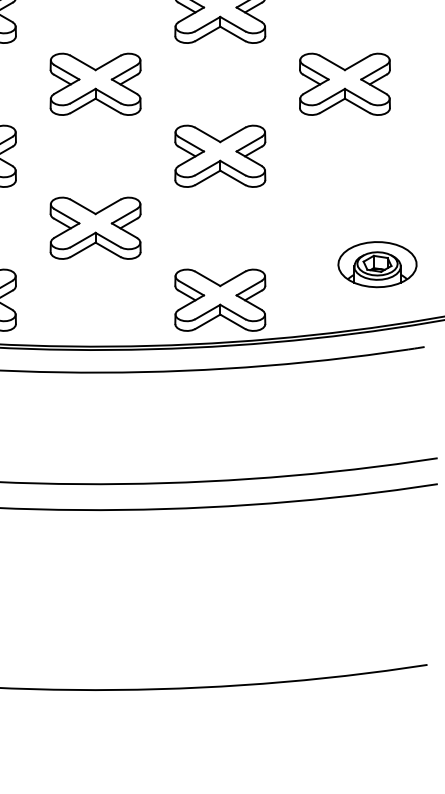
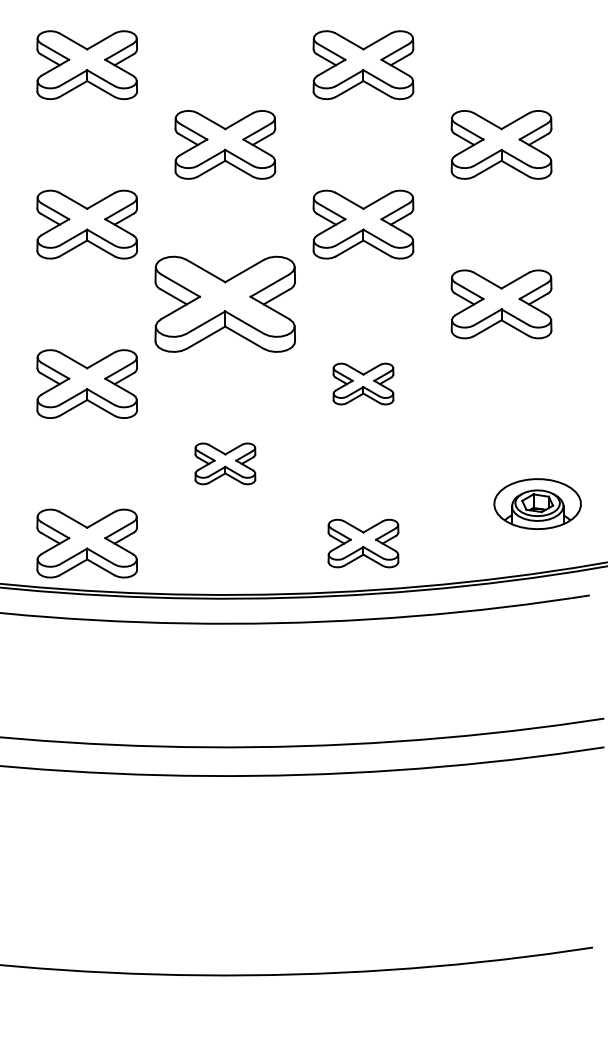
part: (95, 84) -> (225, 304), size x1.4
part: (220, 155) -> (363, 383), size x0.6
part: (95, 227) -> (225, 463), size x0.6
part: (220, 300) -> (363, 543), size x0.7

